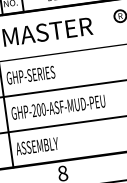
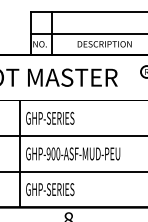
text: (34, 111) -> (48, 154), GHP-200-ASF-MUD-PEU -> GHP-900-ASF-MUD-PEU
text: (39, 145) -> (49, 189), ASSEMBLY -> GHP-SERIES

